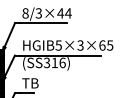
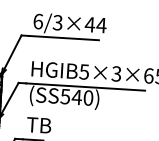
text: (25, 13) -> (38, 21), 8/3×44 -> 6/3×44
text: (54, 62) -> (76, 96), (SS316) -> (SS540)

